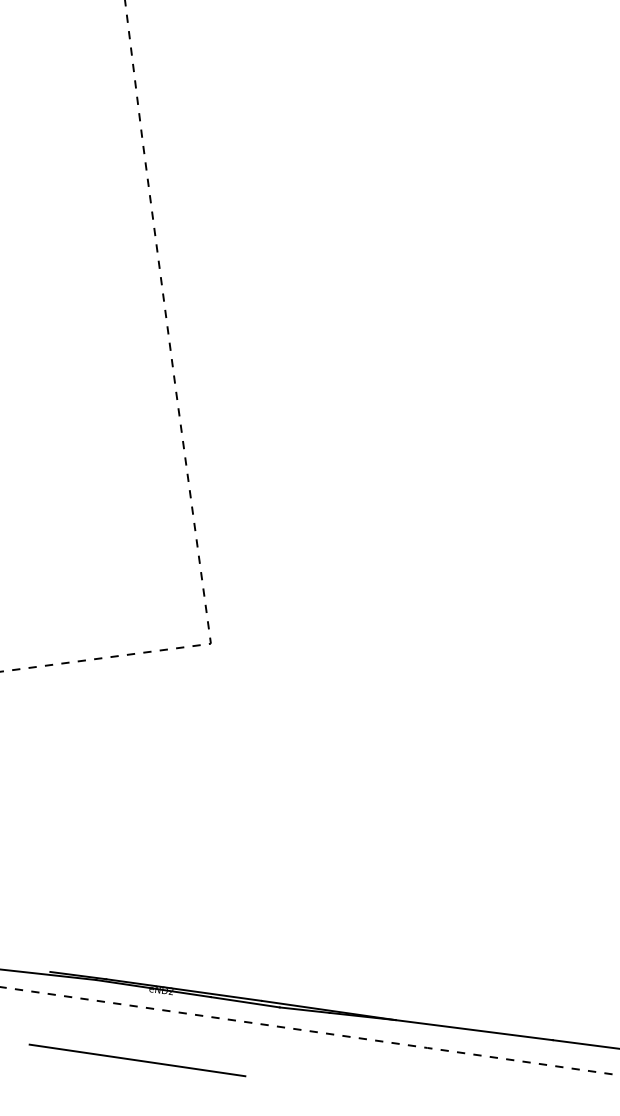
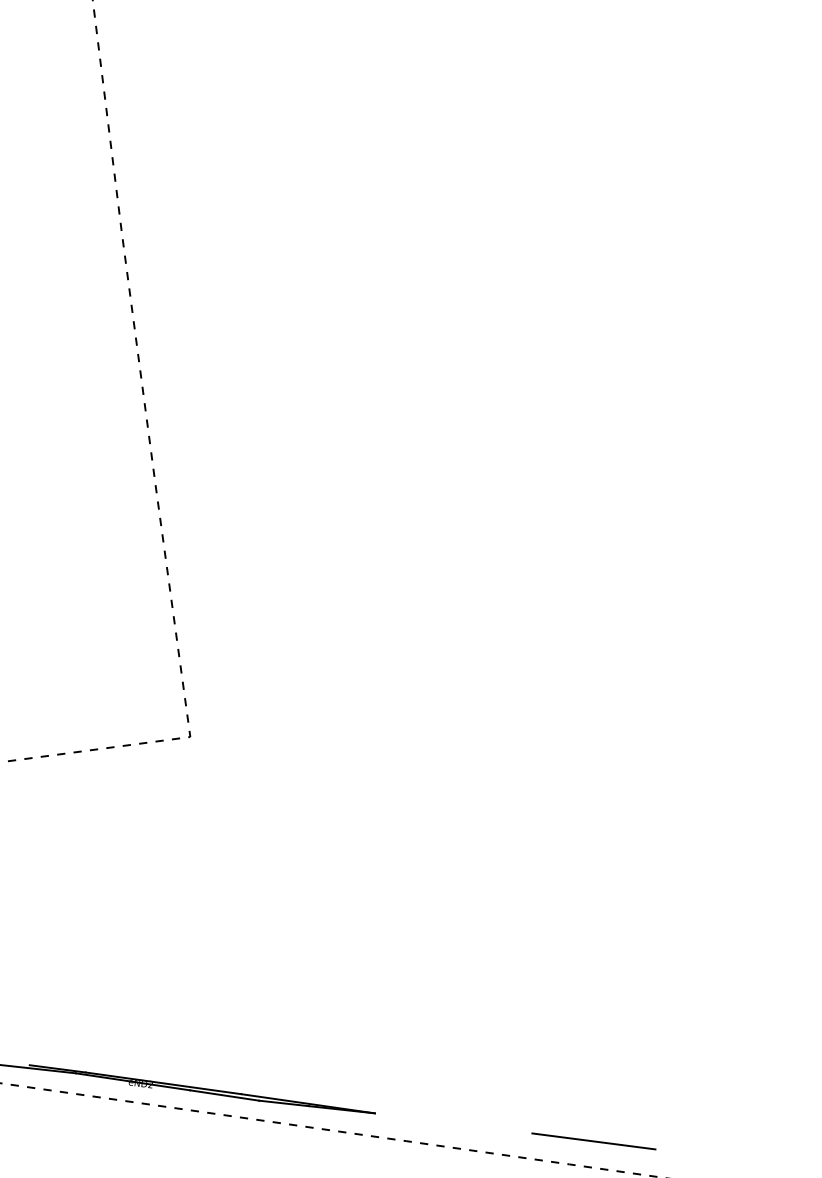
line: (474, 1030) -> (453, 1123), removed
line: (137, 1060) -> (116, 1153), removed

